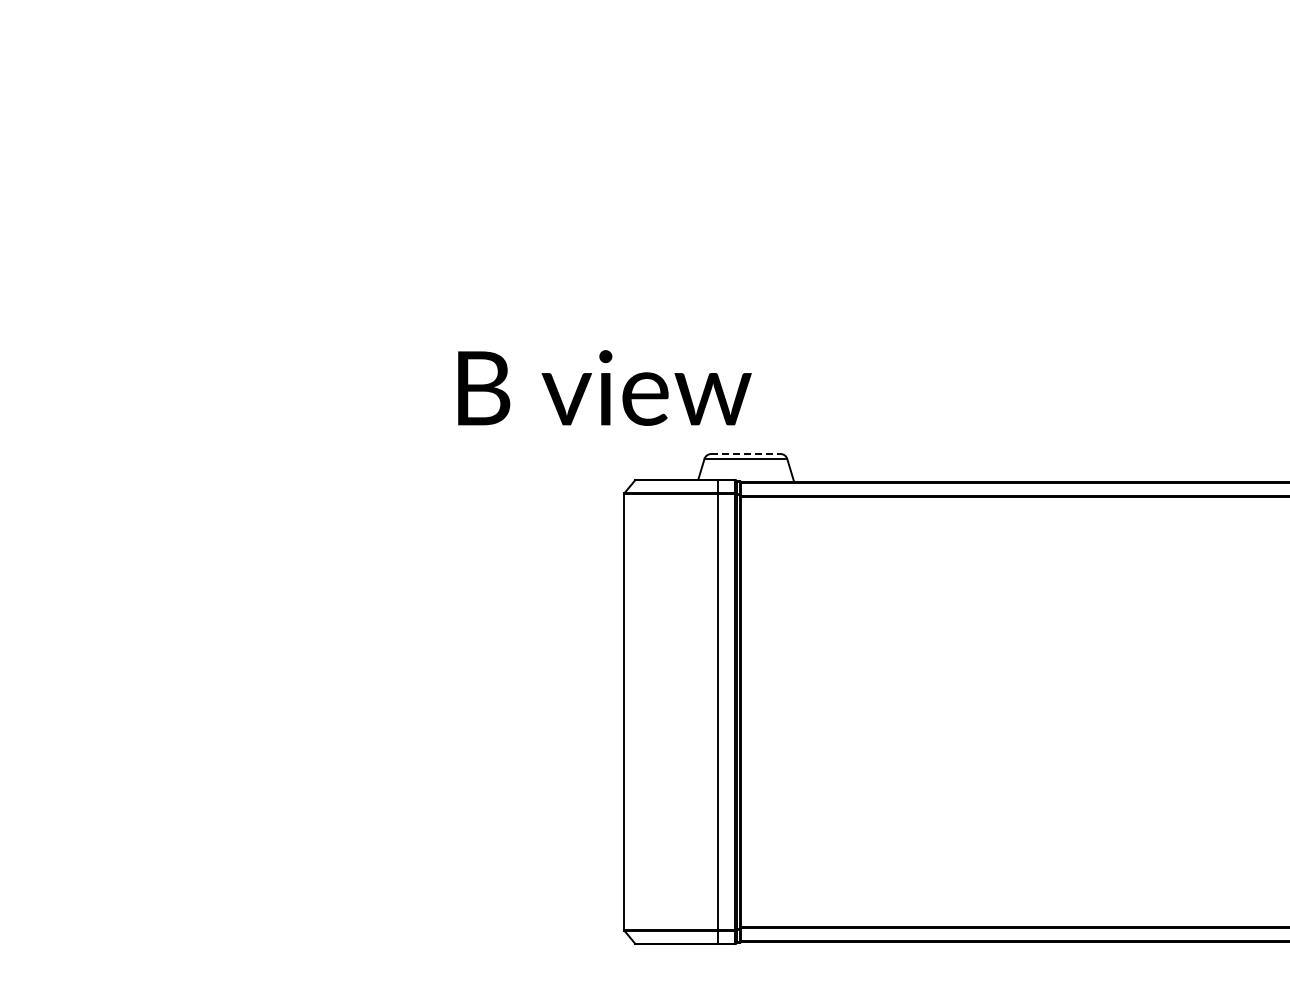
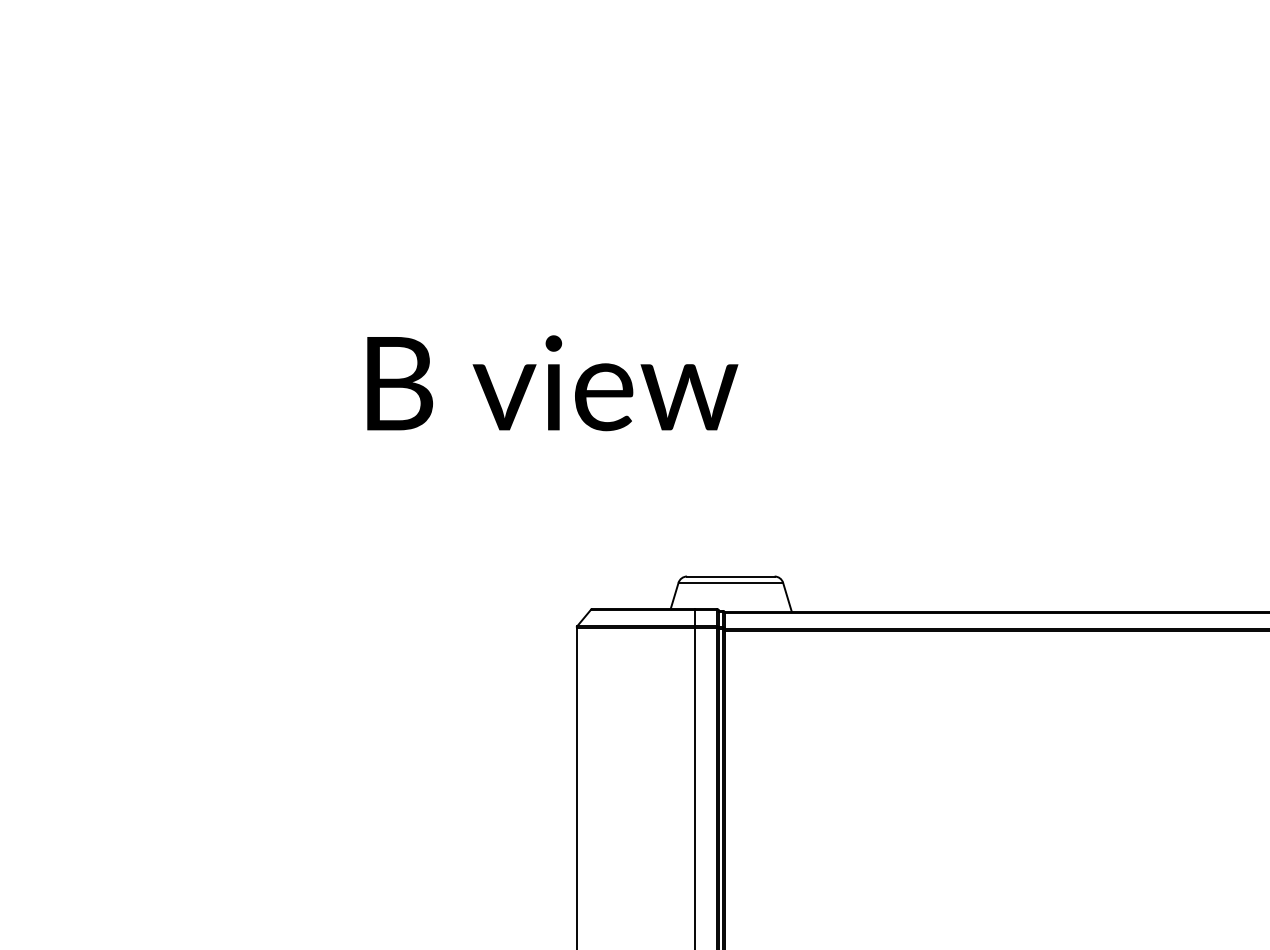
text: (604, 387) -> (552, 382), moved
line: (745, 454) -> (730, 577), dashed -> solid

